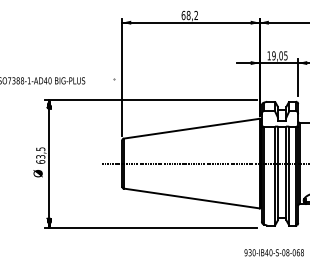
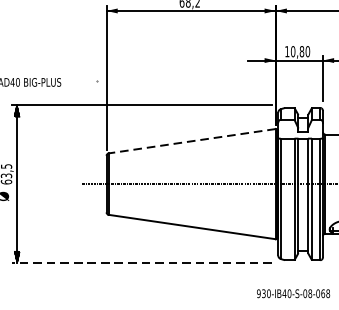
text: (279, 55) -> (299, 51), 19,05 -> 10,80
line: (191, 128) -> (191, 140), solid -> dashed
line: (150, 227) -> (141, 262), solid -> dashed

